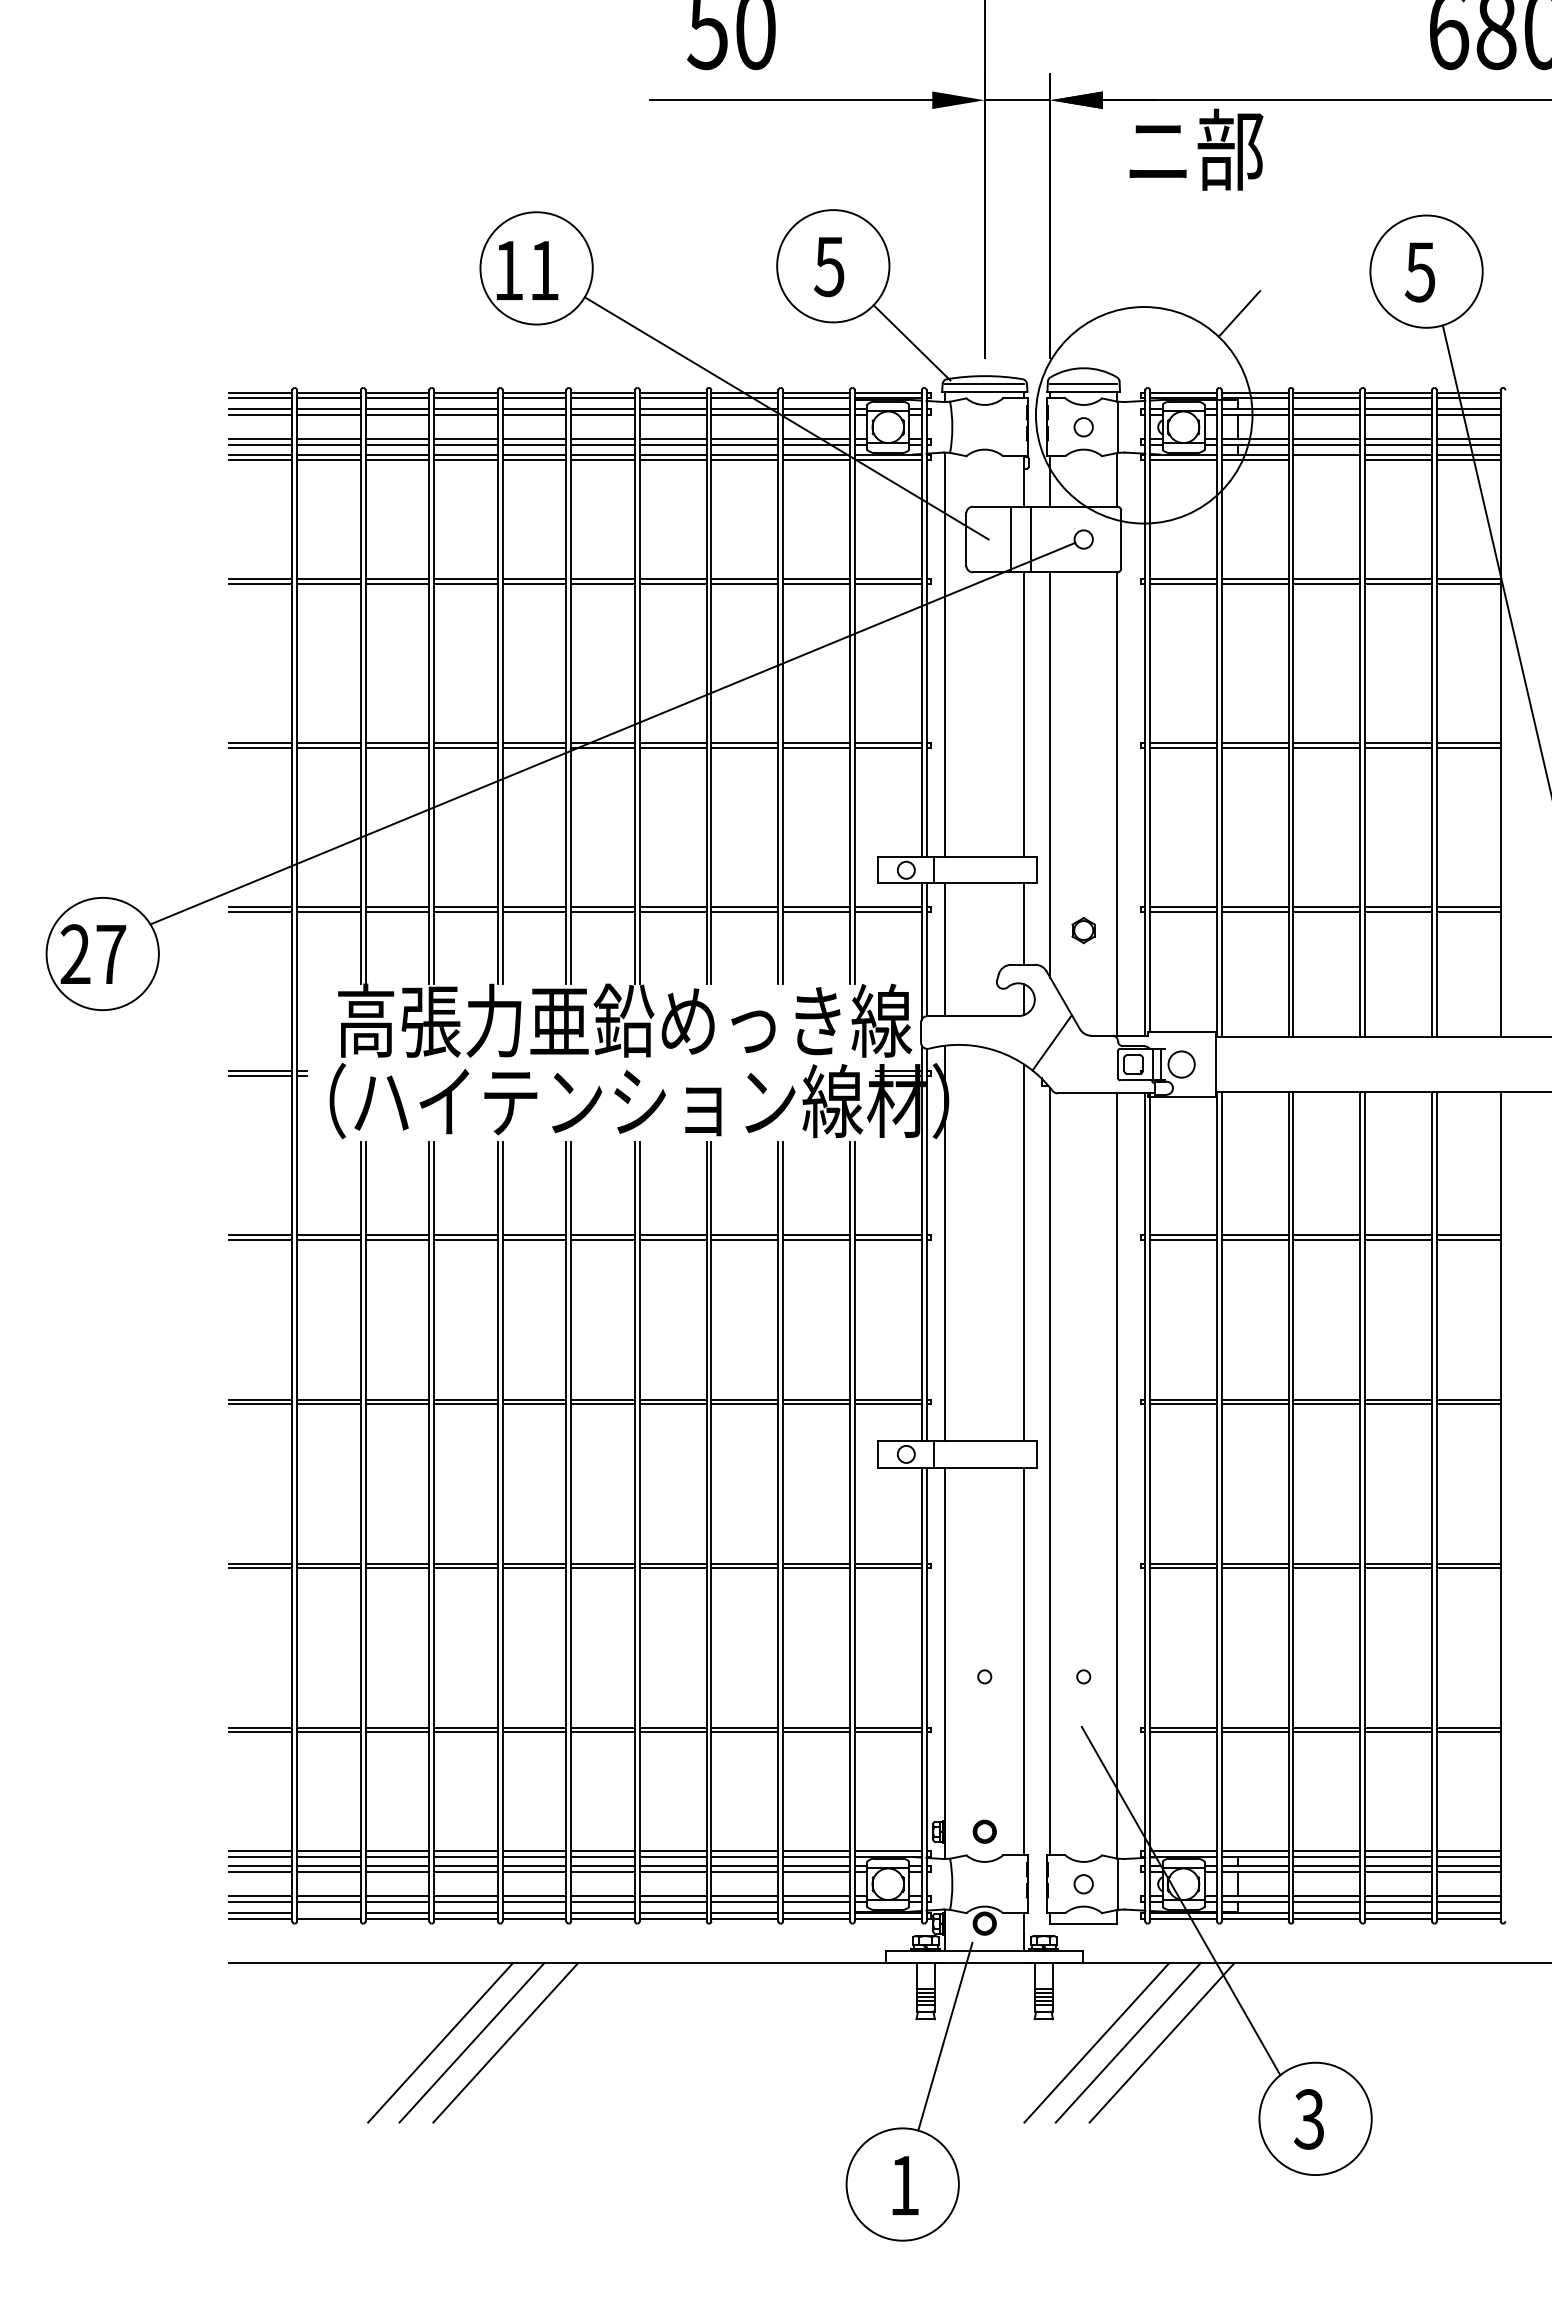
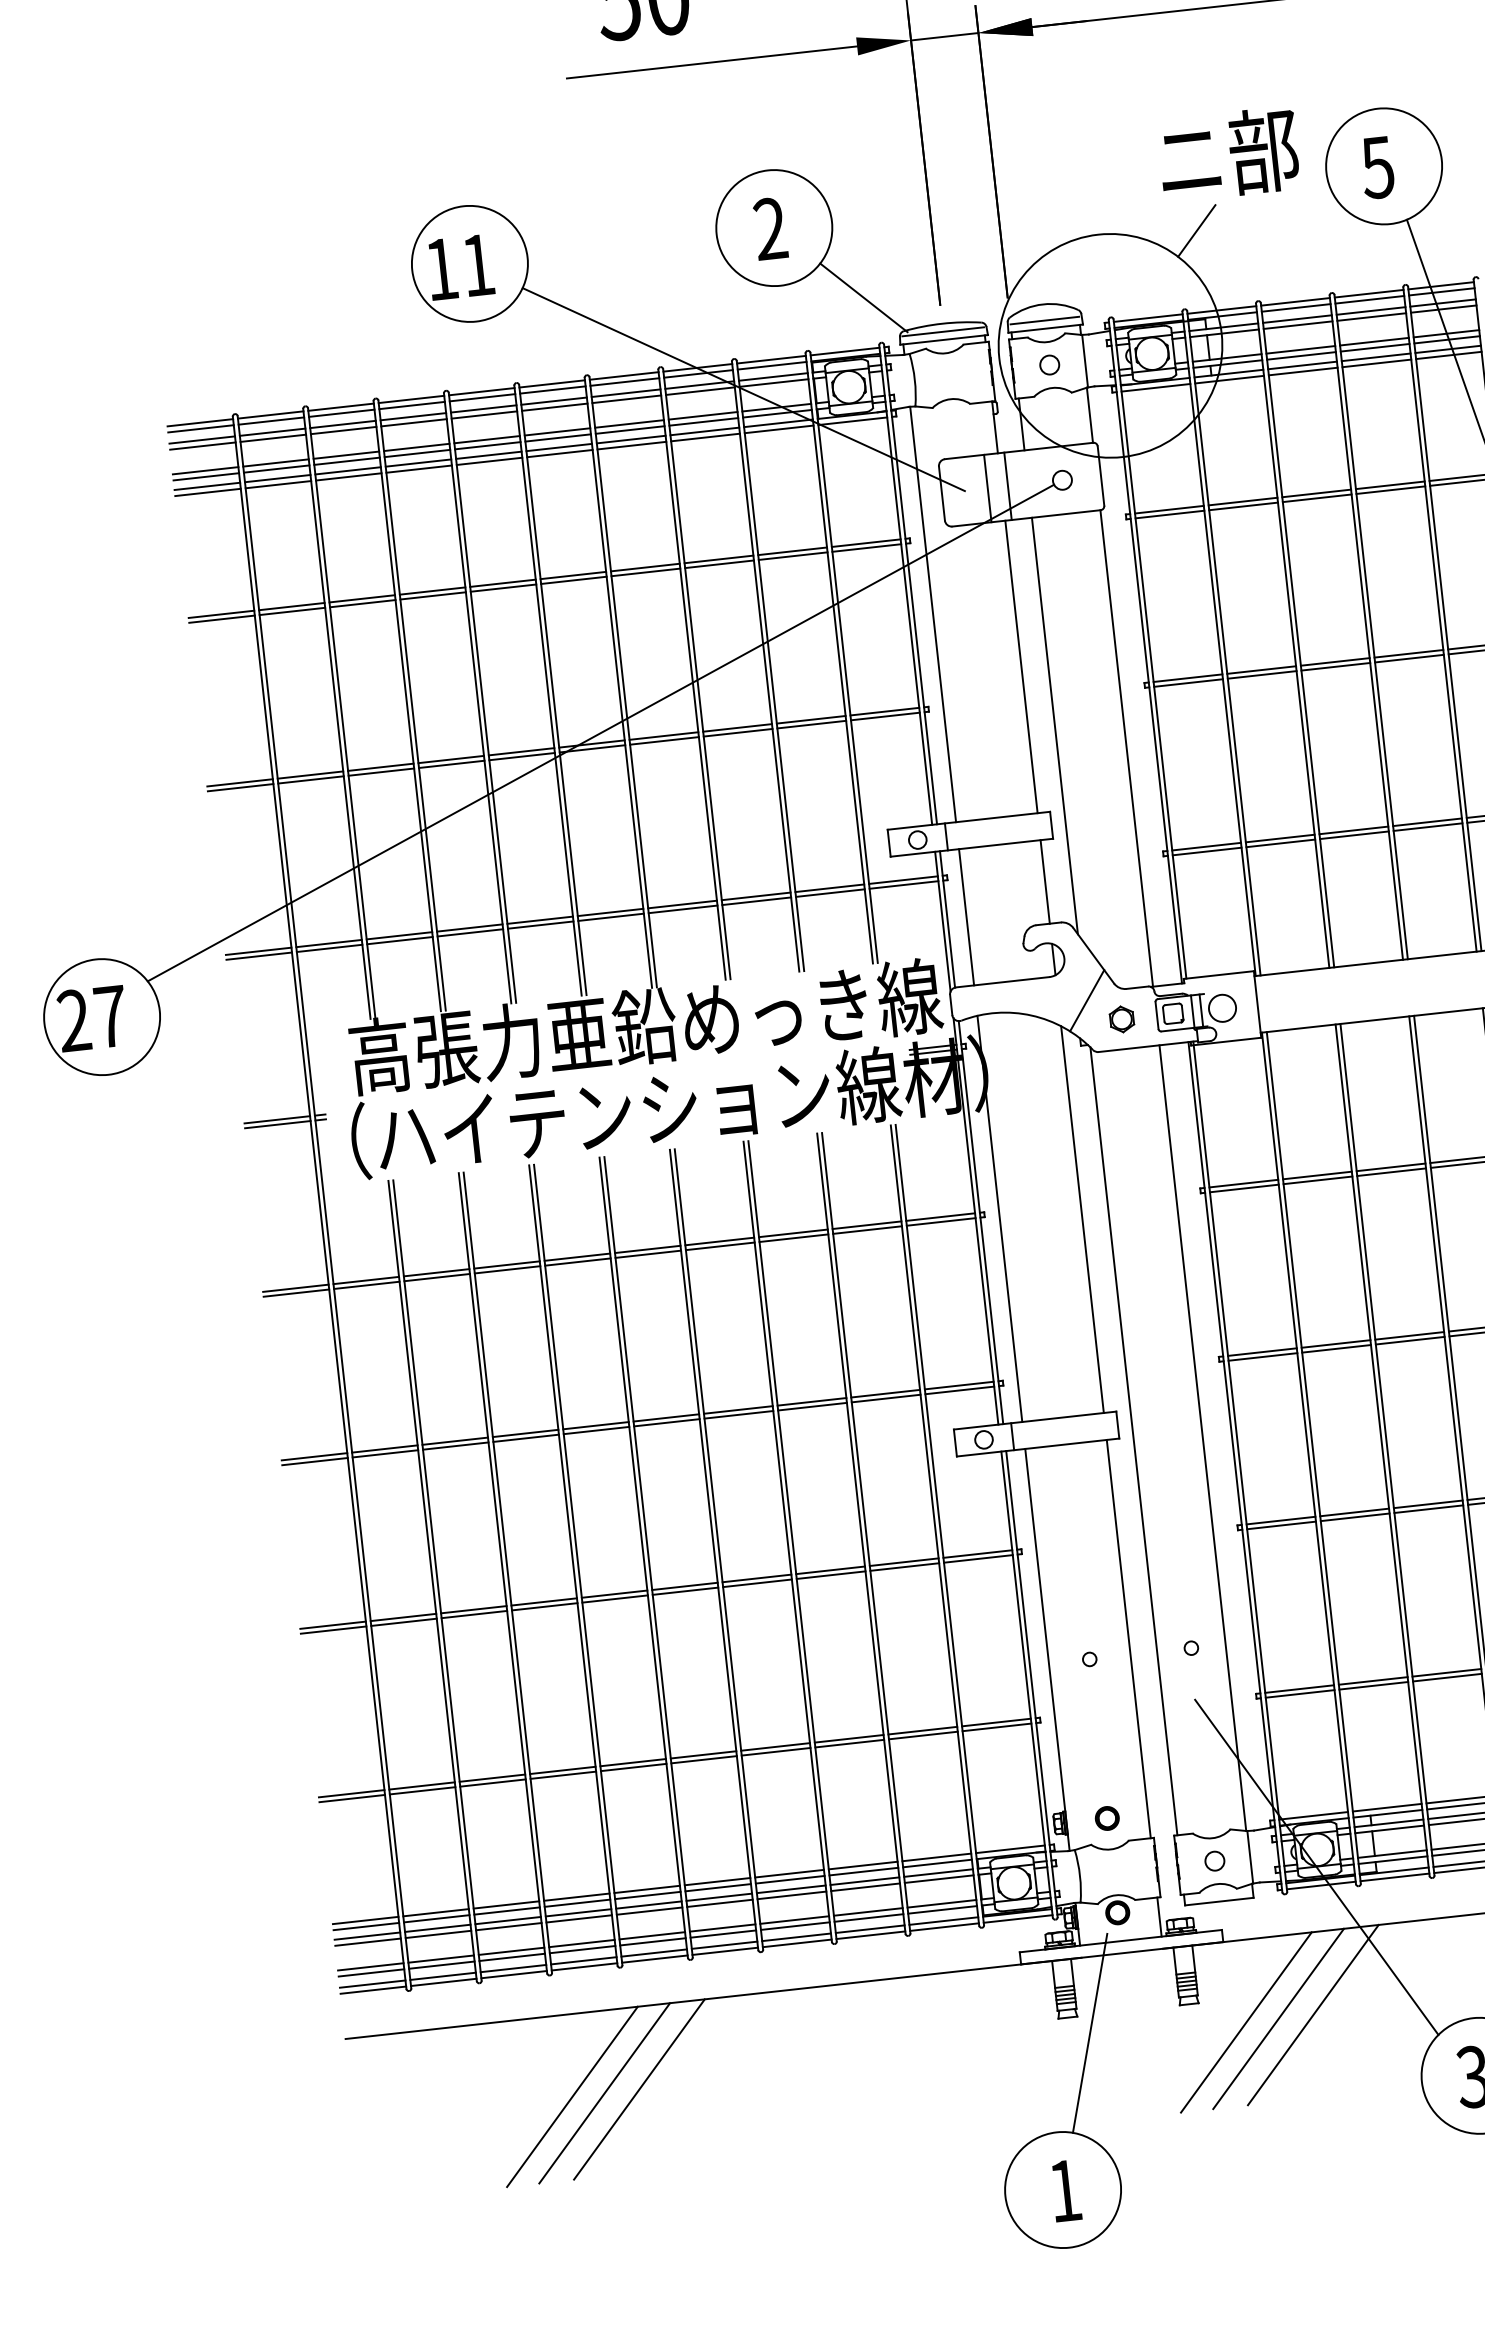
text: (1196, 149) -> (1228, 154), moved
text: (829, 266) -> (770, 228), 5 -> 2
line: (1326, 460) -> (1302, 371), added
part: (1083, 930) -> (1121, 1019), moved
line: (328, 1913) -> (442, 1976), added

